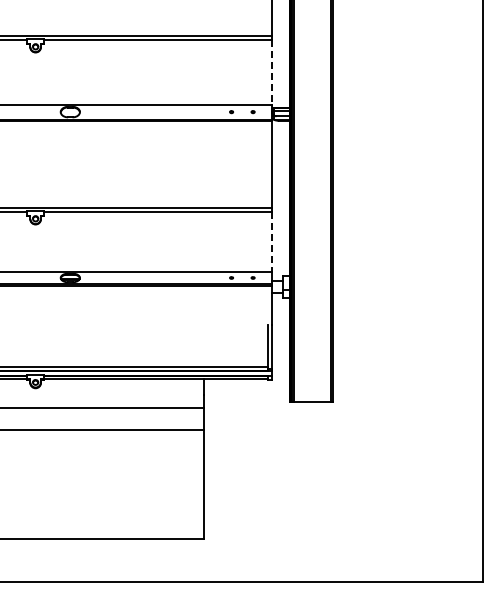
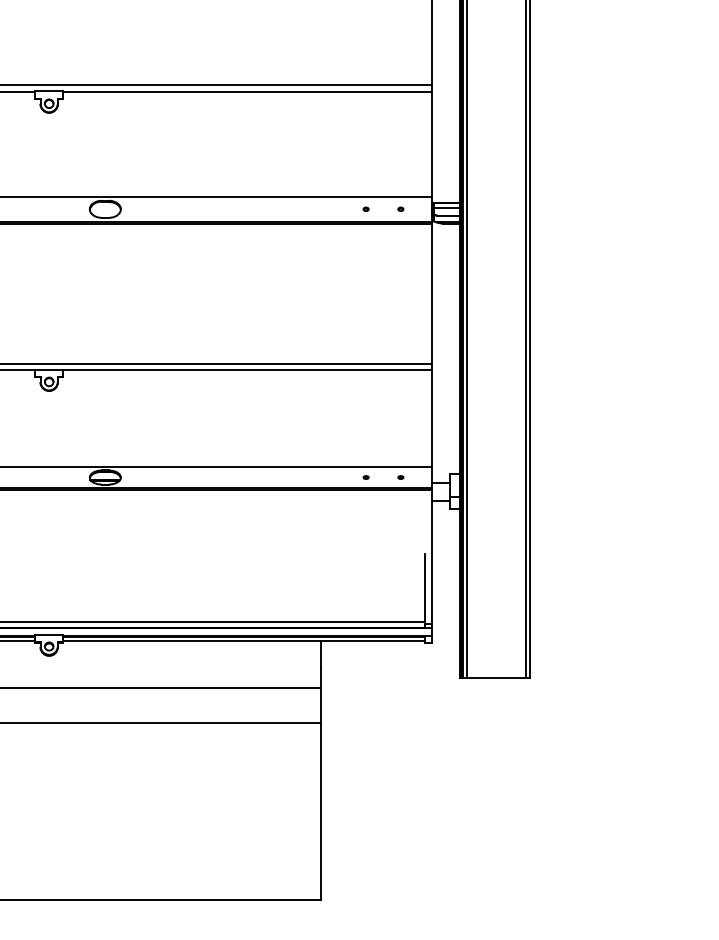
line: (272, 72) -> (432, 145), dashed -> solid
line: (272, 241) -> (432, 418), dashed -> solid

